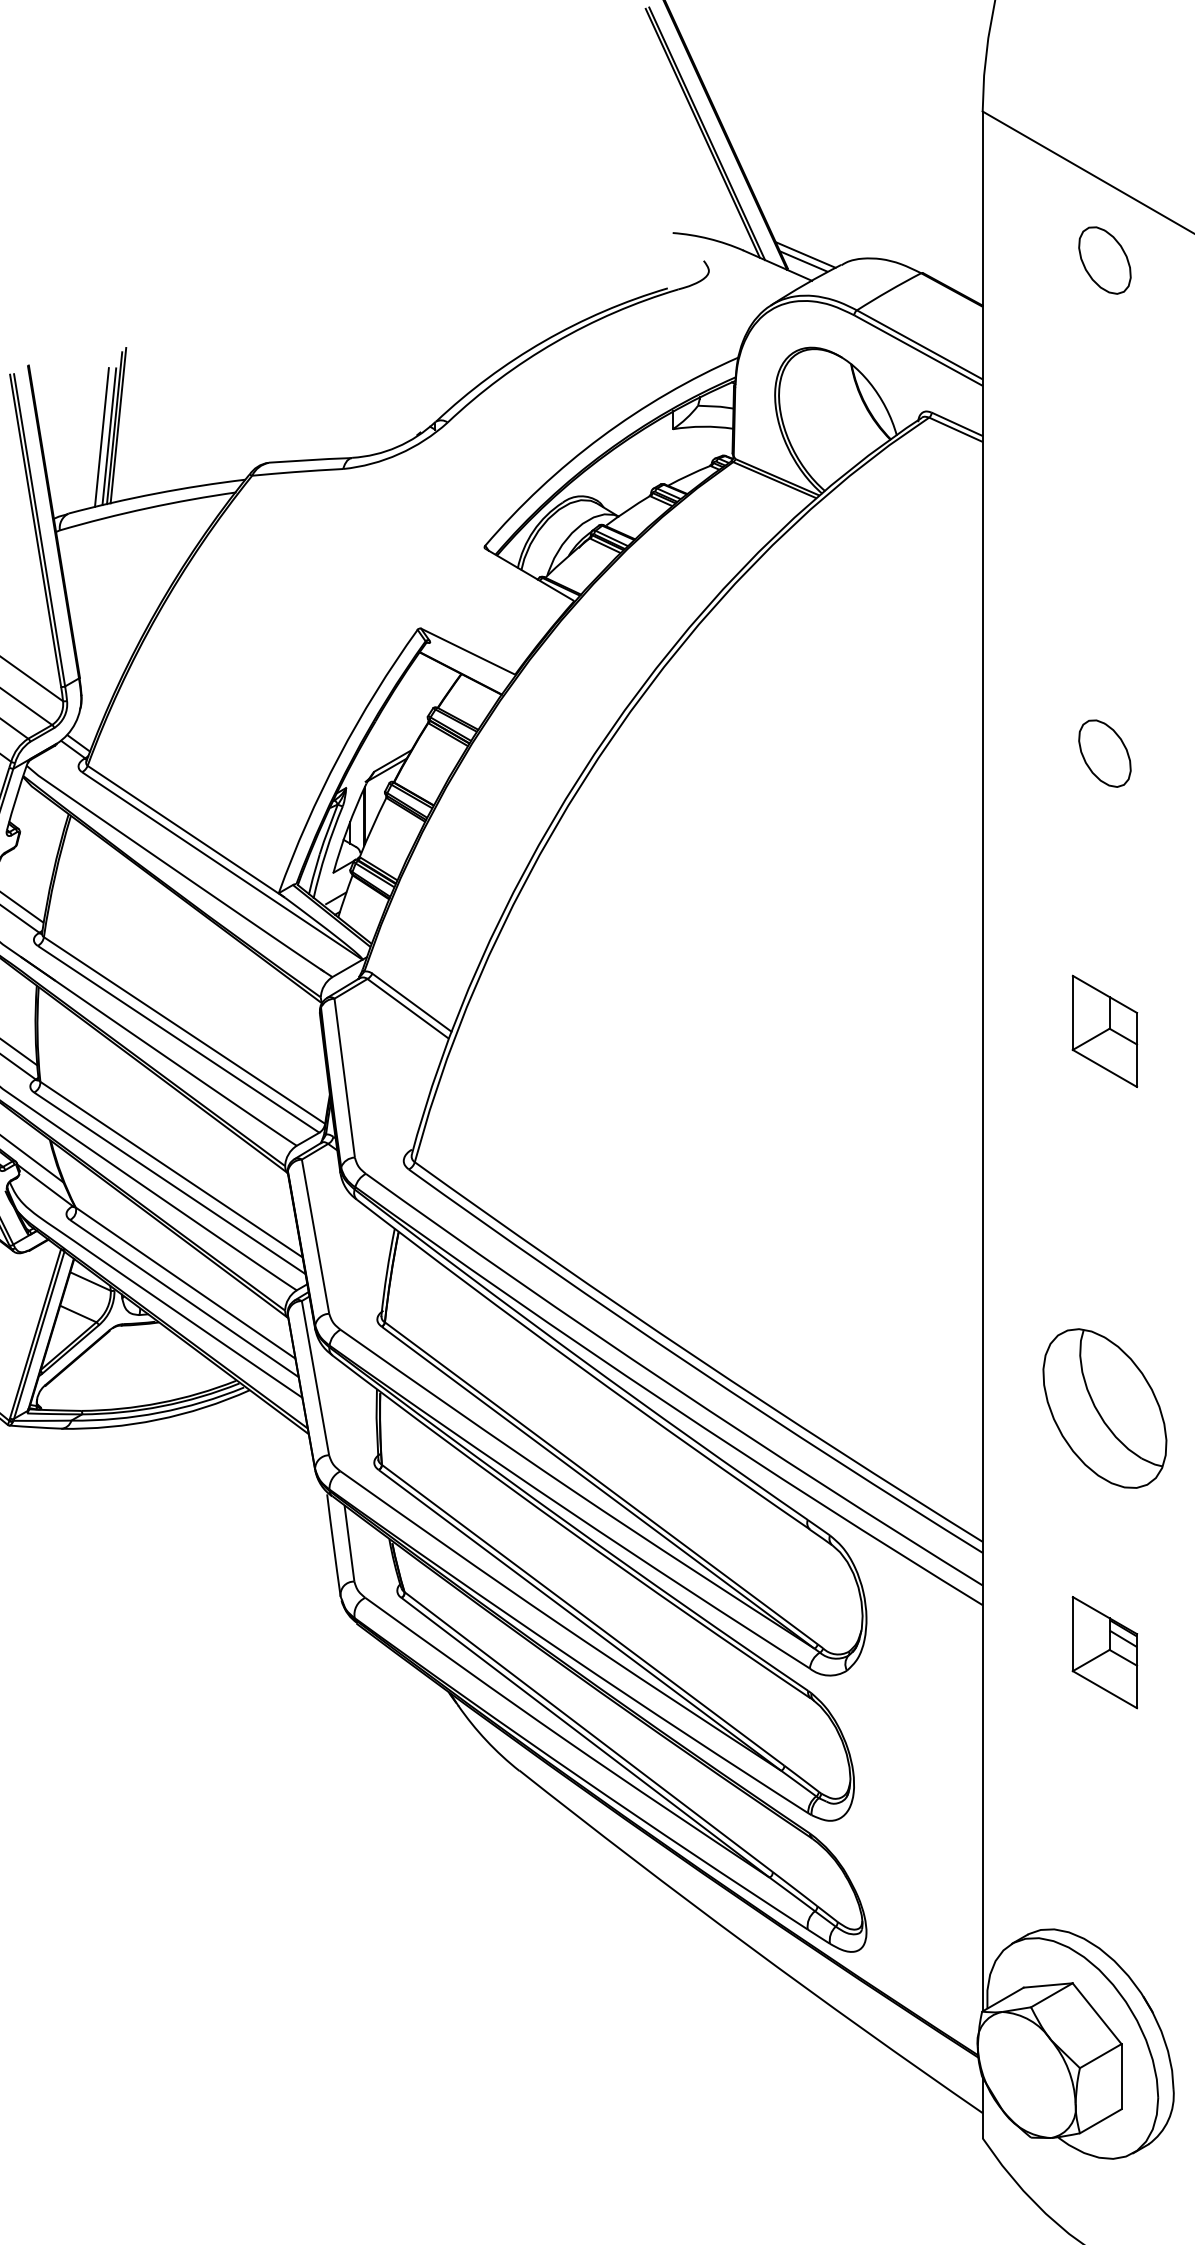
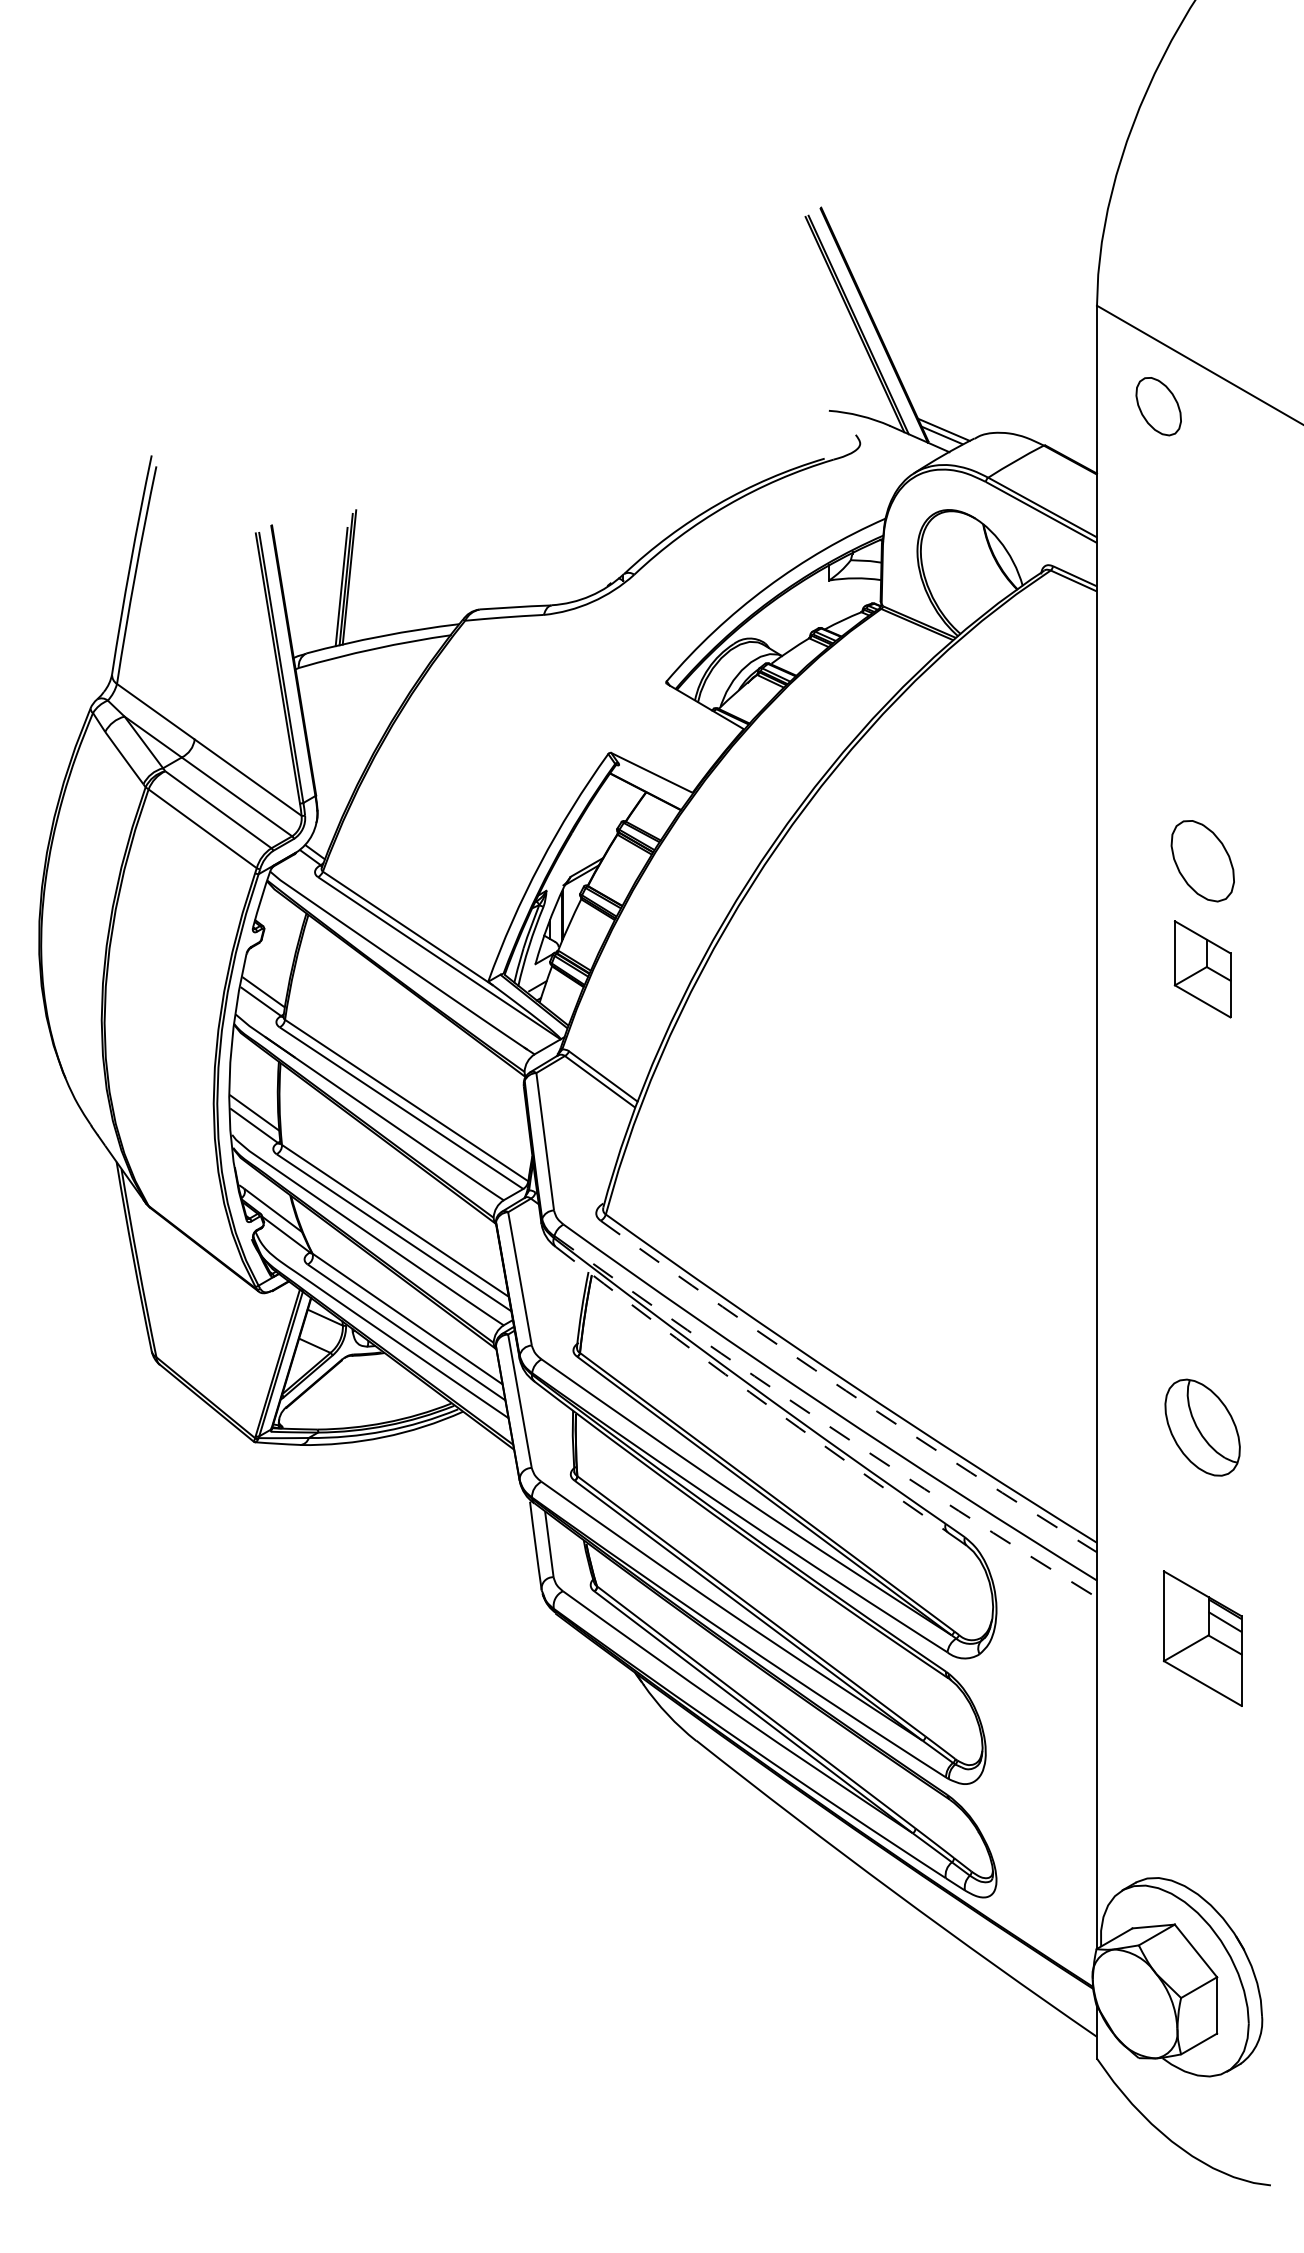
part: (1104, 260) -> (1158, 406), moved
line: (102, 437) -> (335, 587), removed
part: (1104, 752) -> (1202, 860), size x1.4
part: (1104, 1031) -> (1202, 969), moved
arc: (693, 1365) -> (846, 1390), solid -> dashed
arc: (580, 1368) -> (749, 1392), solid -> dashed
arc: (665, 1401) -> (822, 1421), solid -> dashed
part: (1104, 1408) -> (1202, 1427), size x0.7
part: (1104, 1652) -> (1202, 1638), size x1.4

